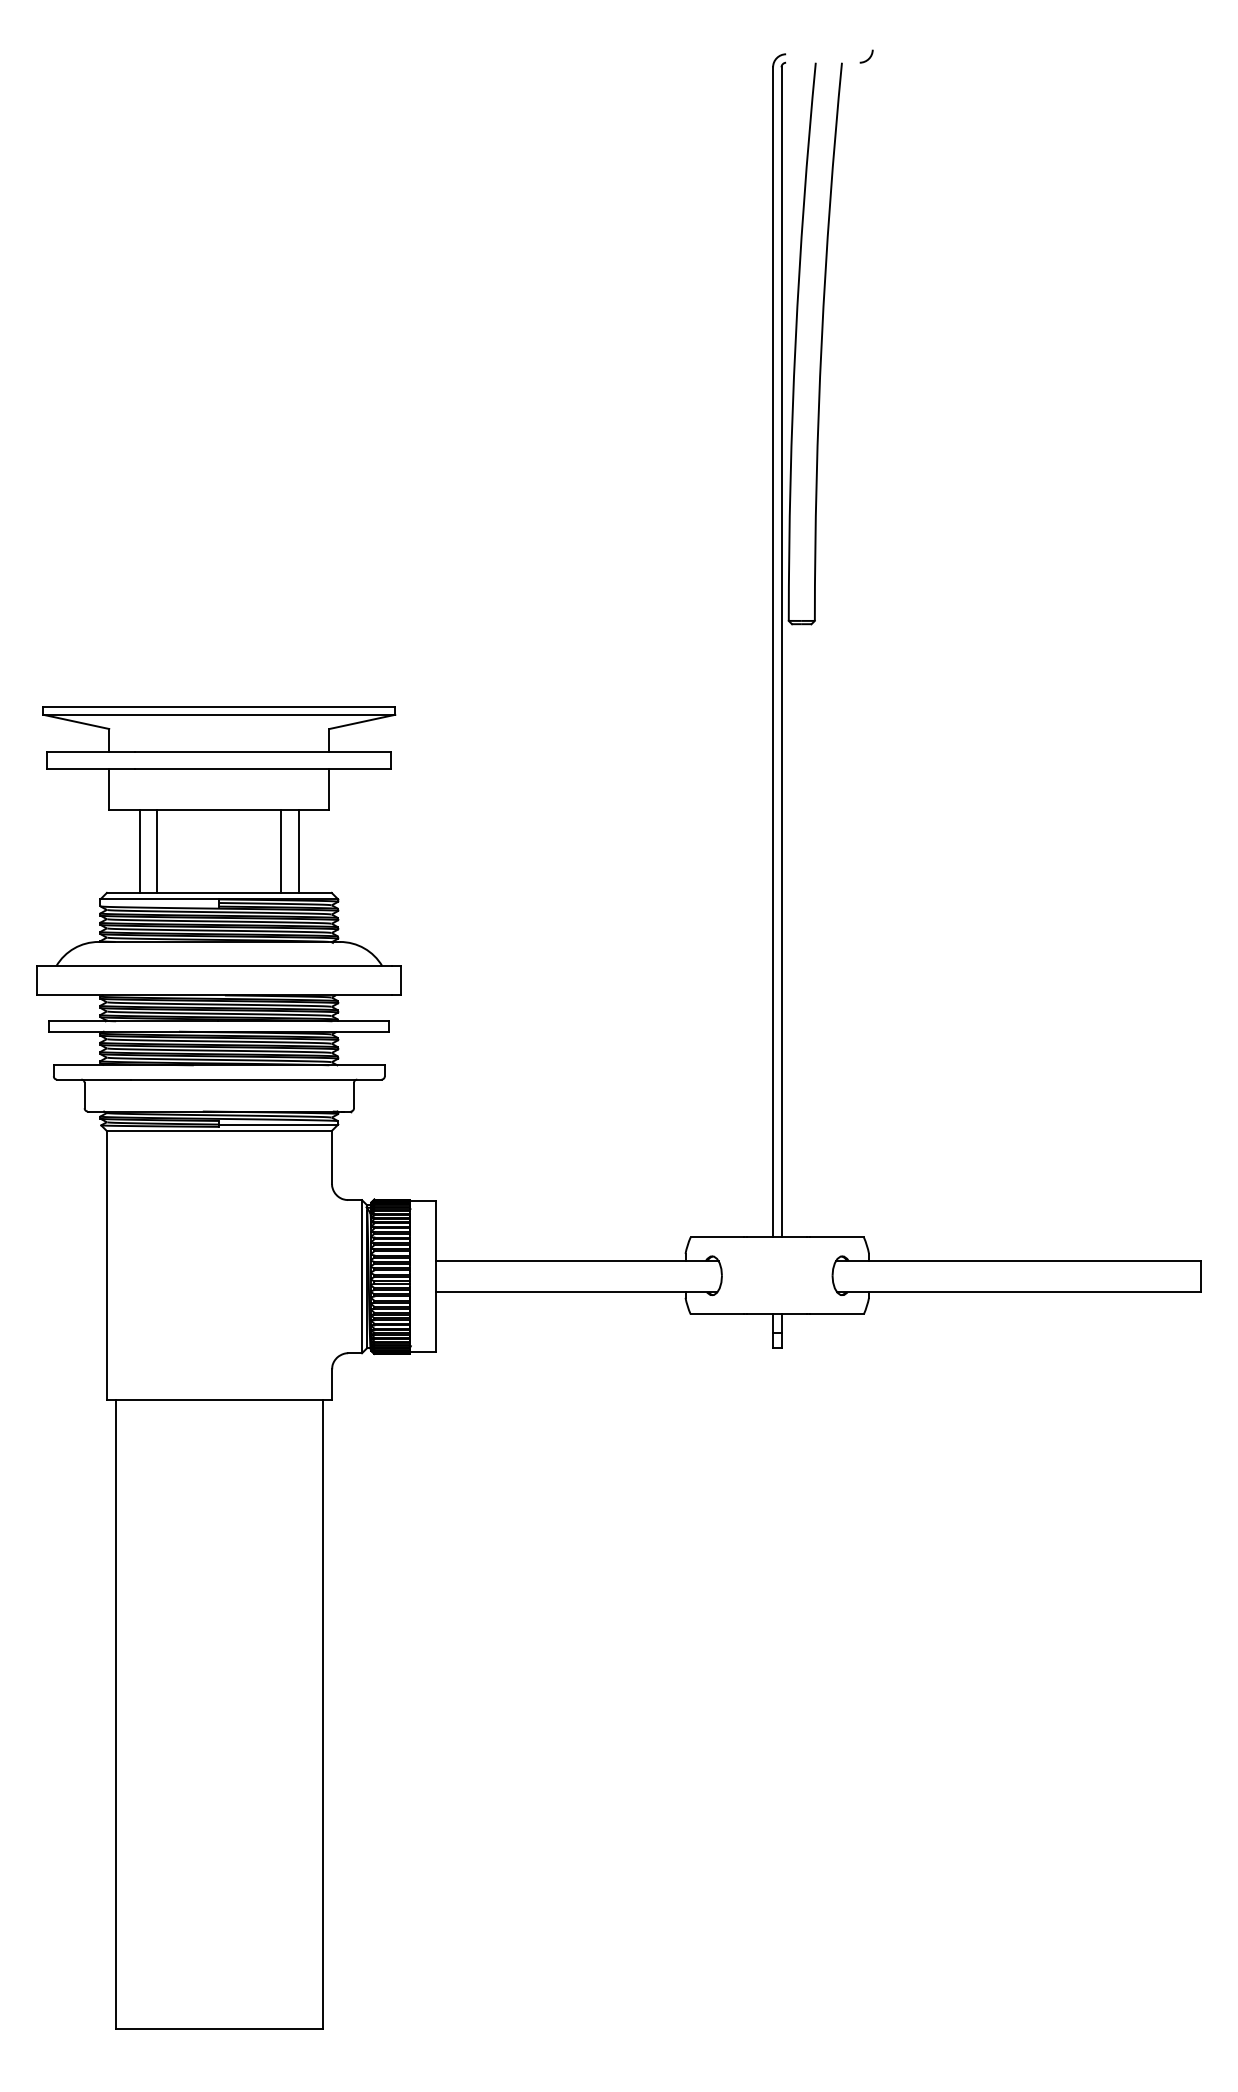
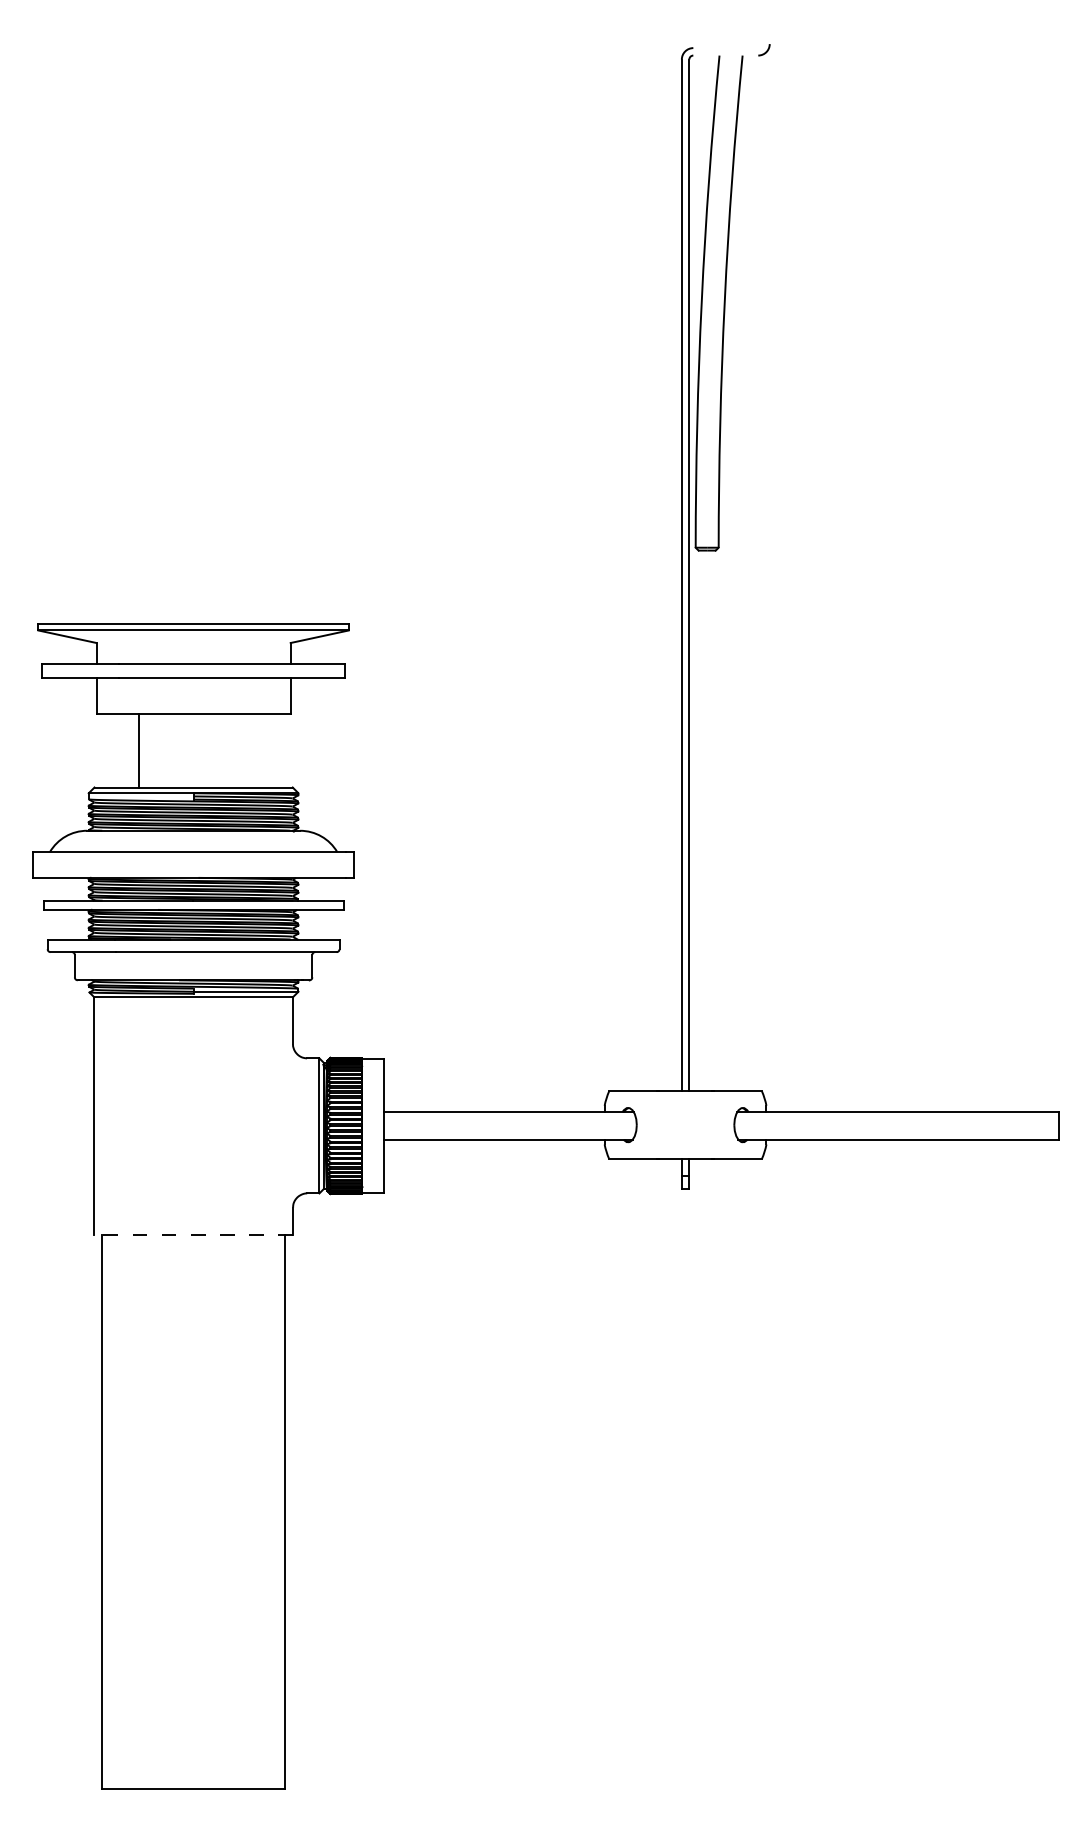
line: (139, 850) -> (123, 750), removed
line: (281, 850) -> (248, 750), removed
line: (298, 850) -> (263, 750), removed
line: (219, 1399) -> (193, 1234), solid -> dashed

